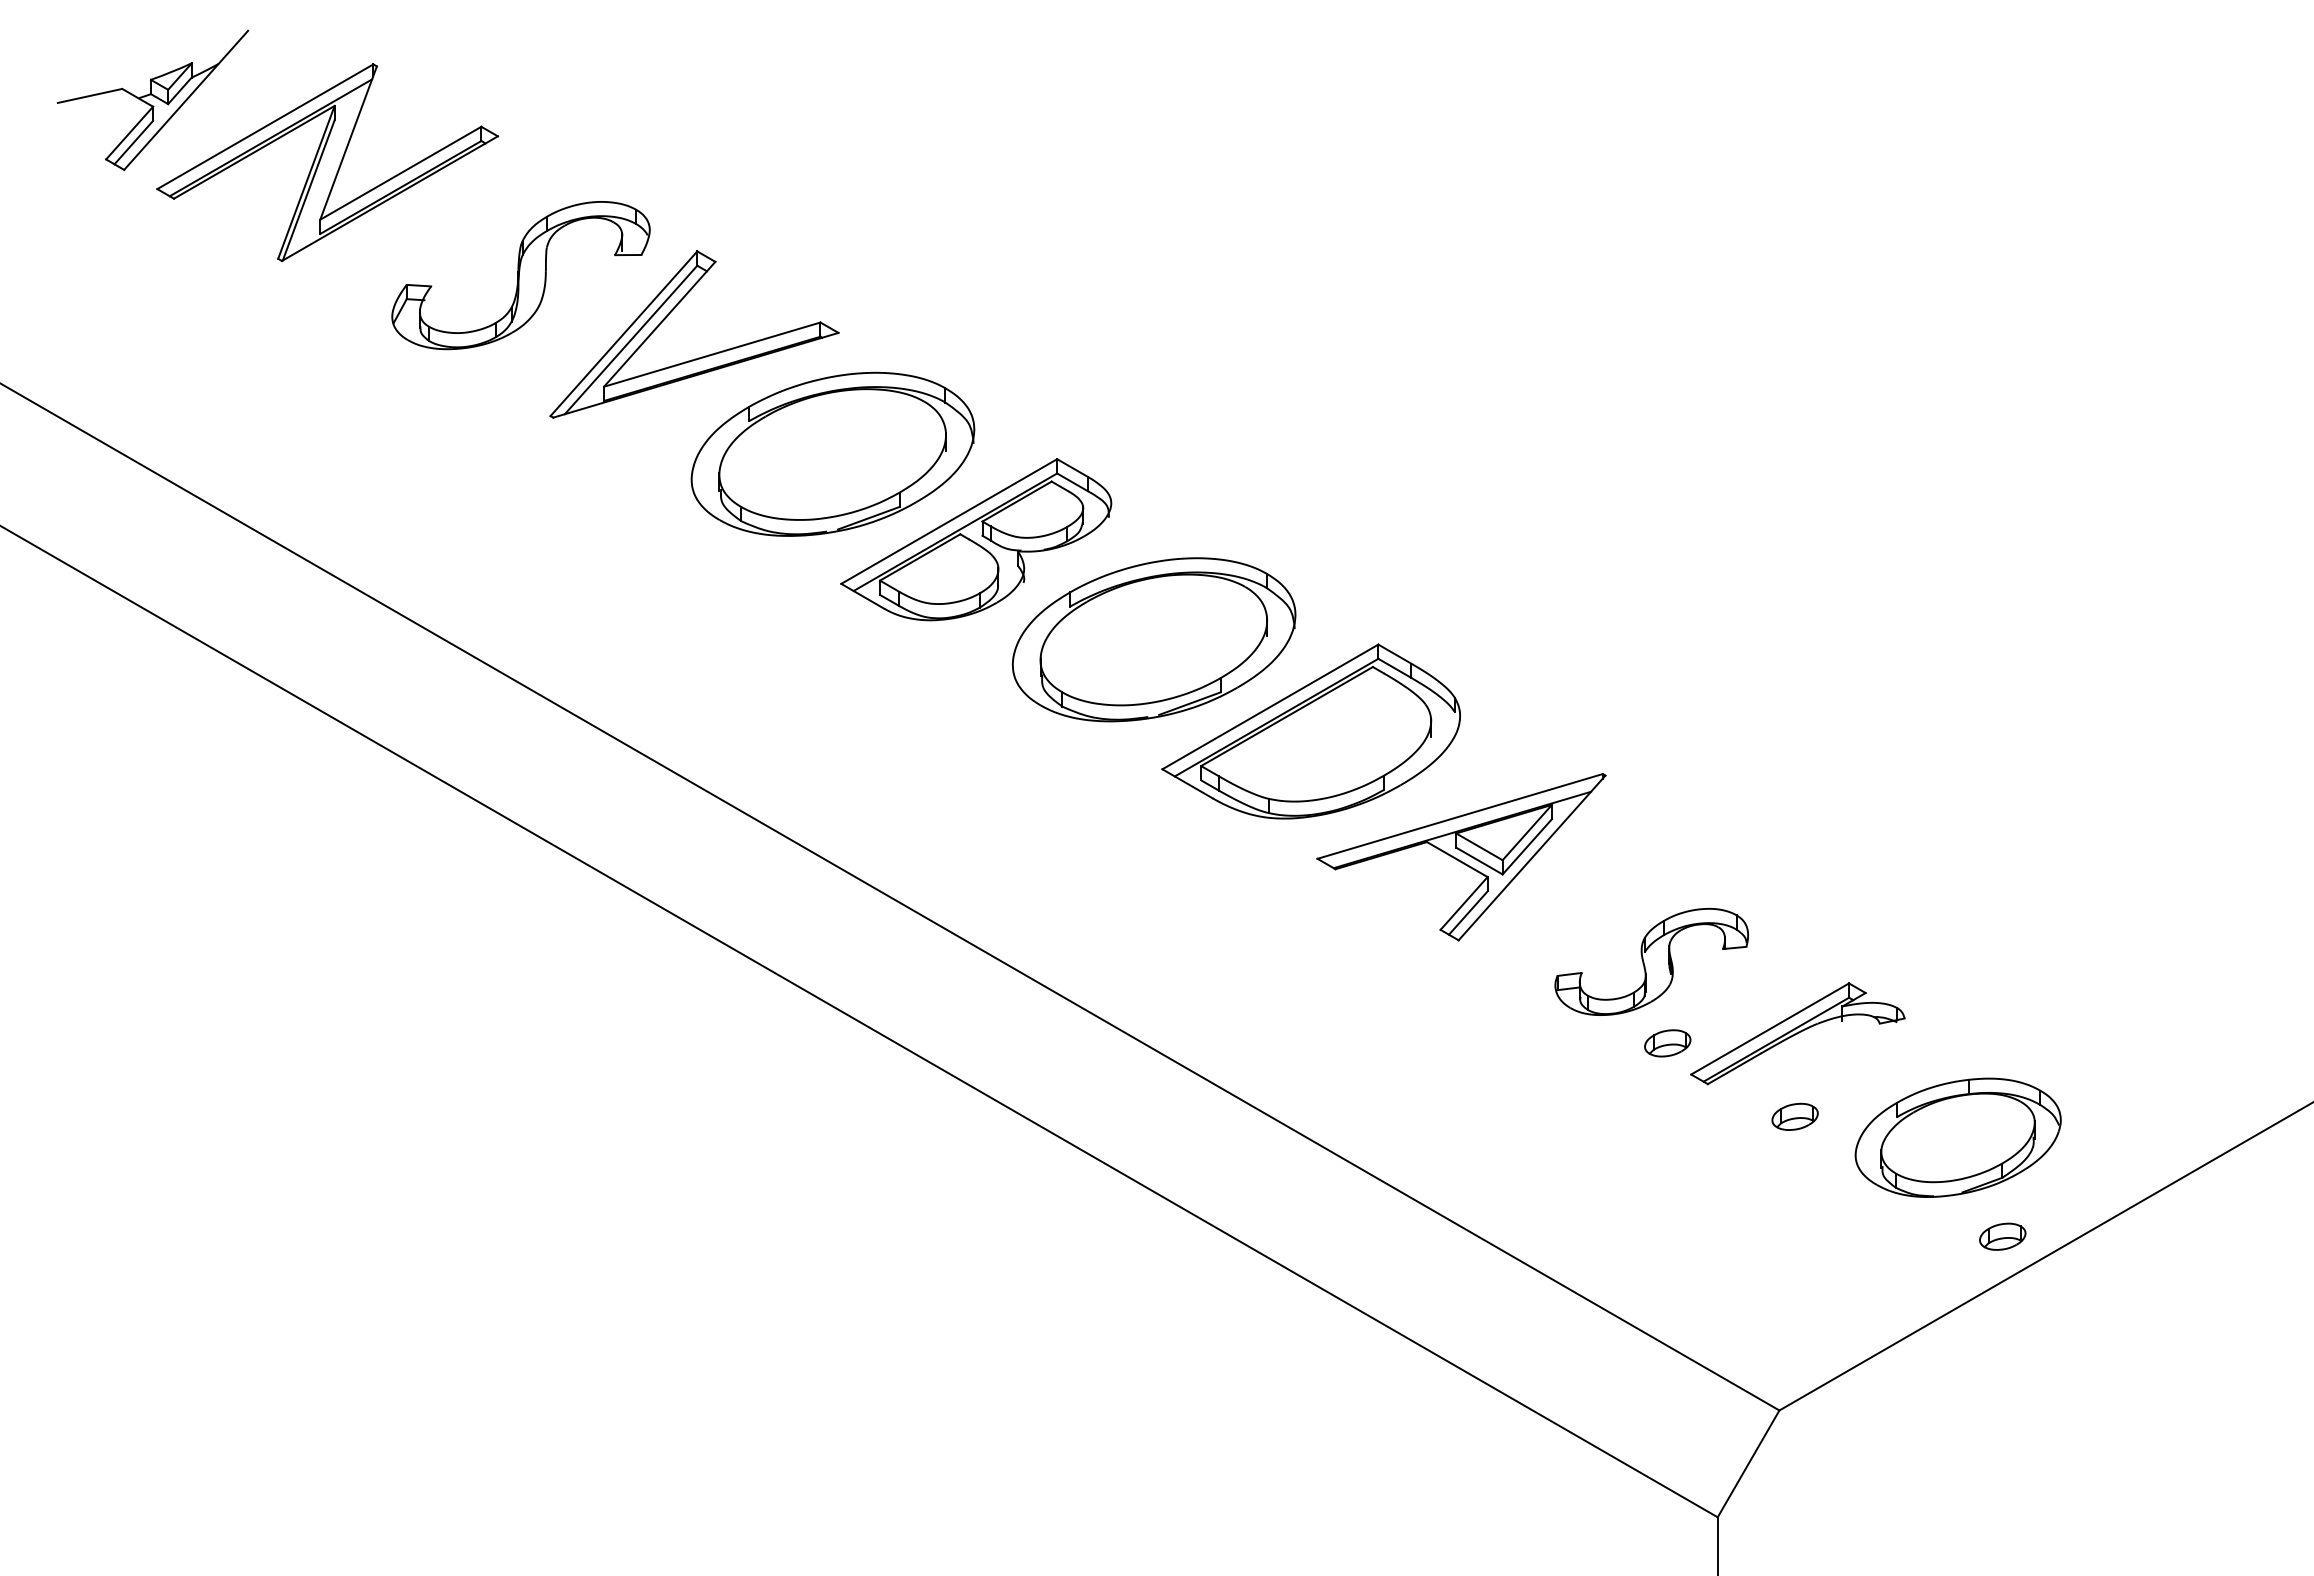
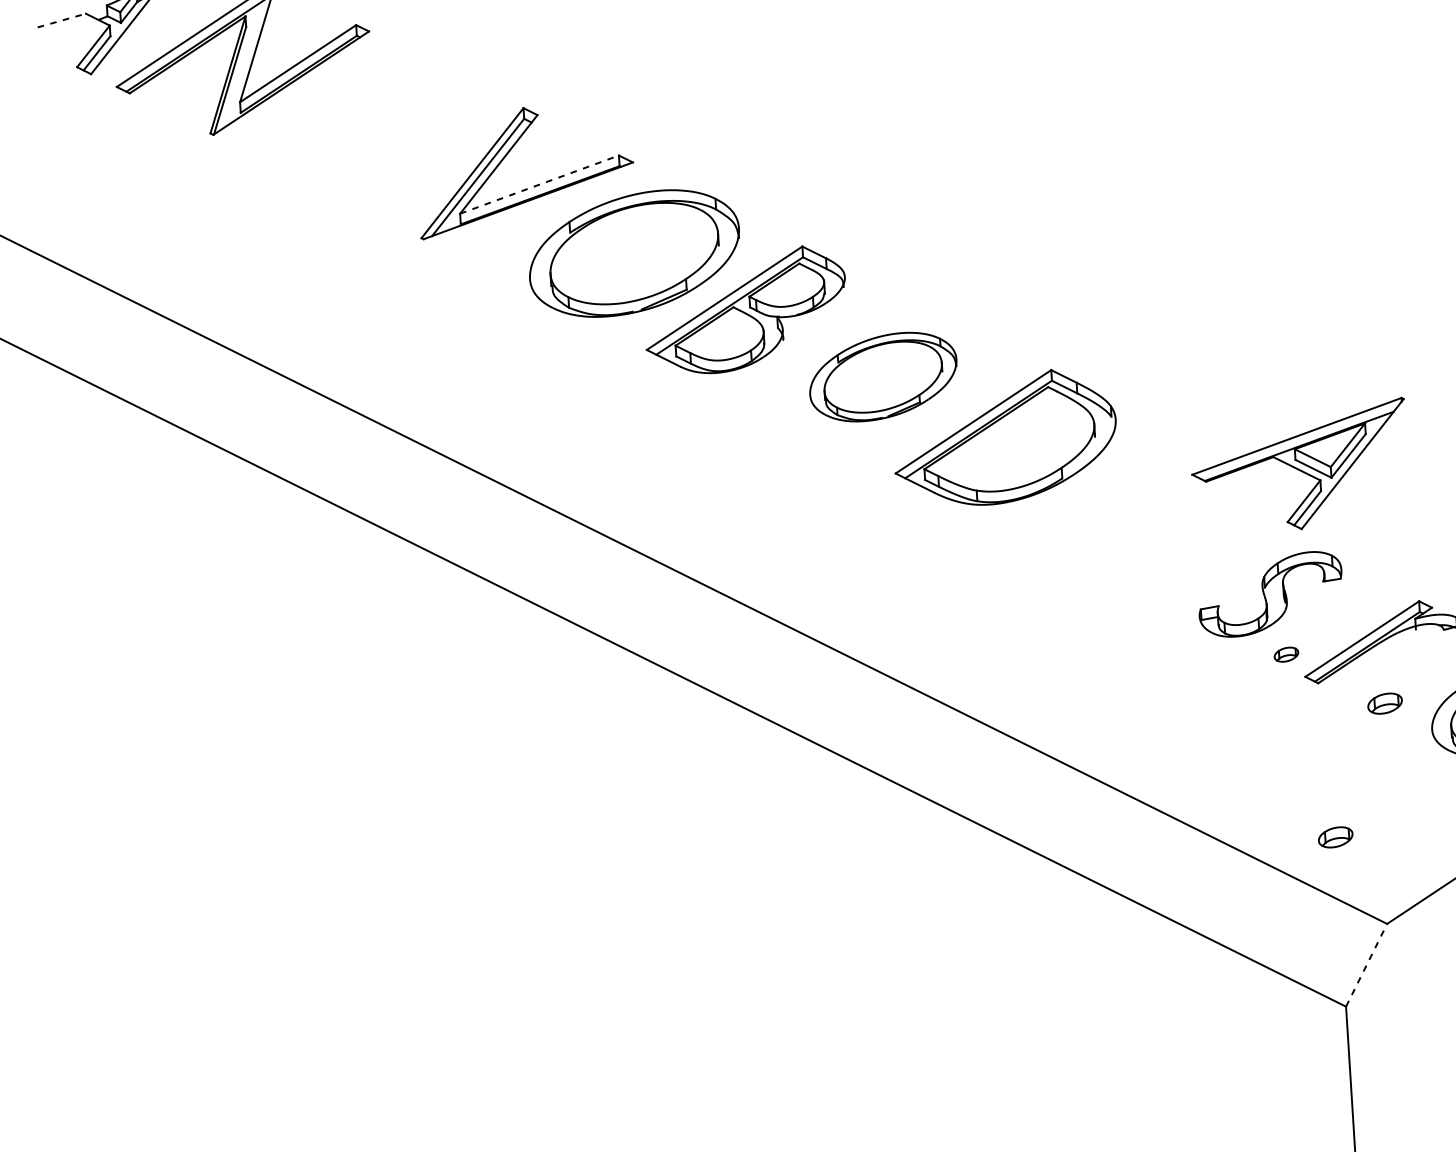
line: (90, 95) -> (62, 20), solid -> dashed
part: (520, 275) -> (392, 134), removed
line: (712, 354) -> (539, 184), solid -> dashed
part: (1153, 639) -> (882, 376), size x0.7
part: (1461, 857) -> (1299, 466), moved
part: (1667, 1043) -> (1286, 654), size x0.7
part: (1717, 1290) -> (1335, 837), added
line: (1748, 1463) -> (1366, 965), solid -> dashed

